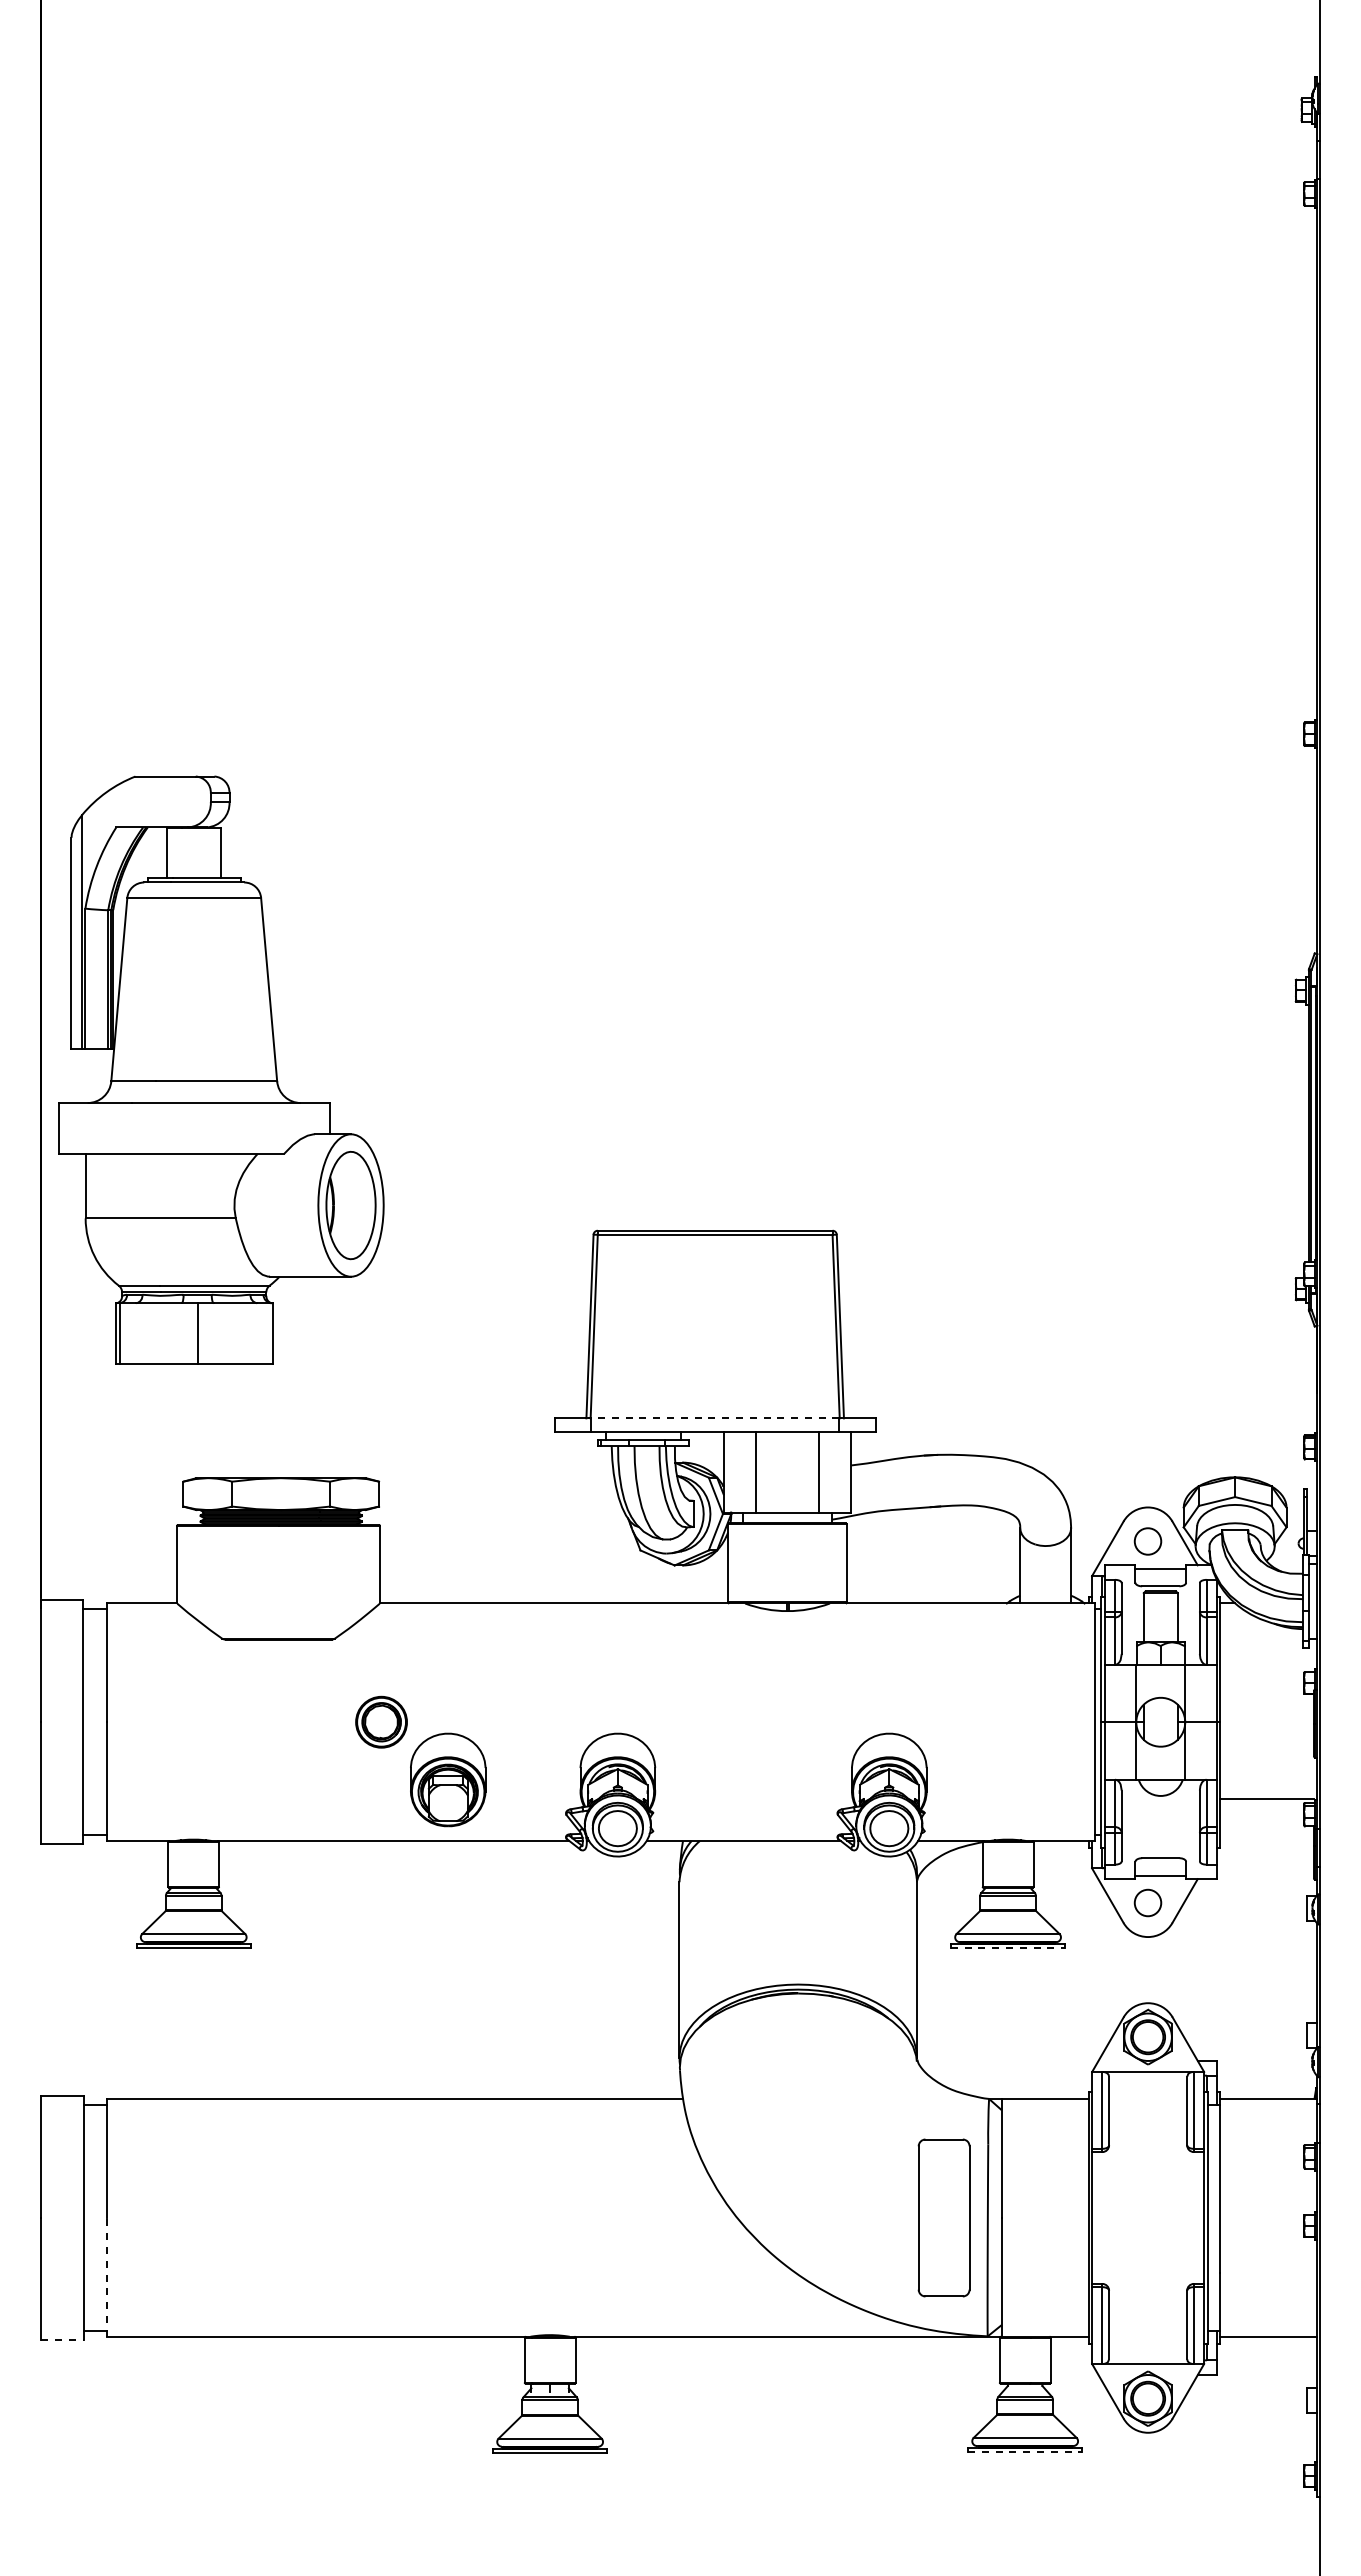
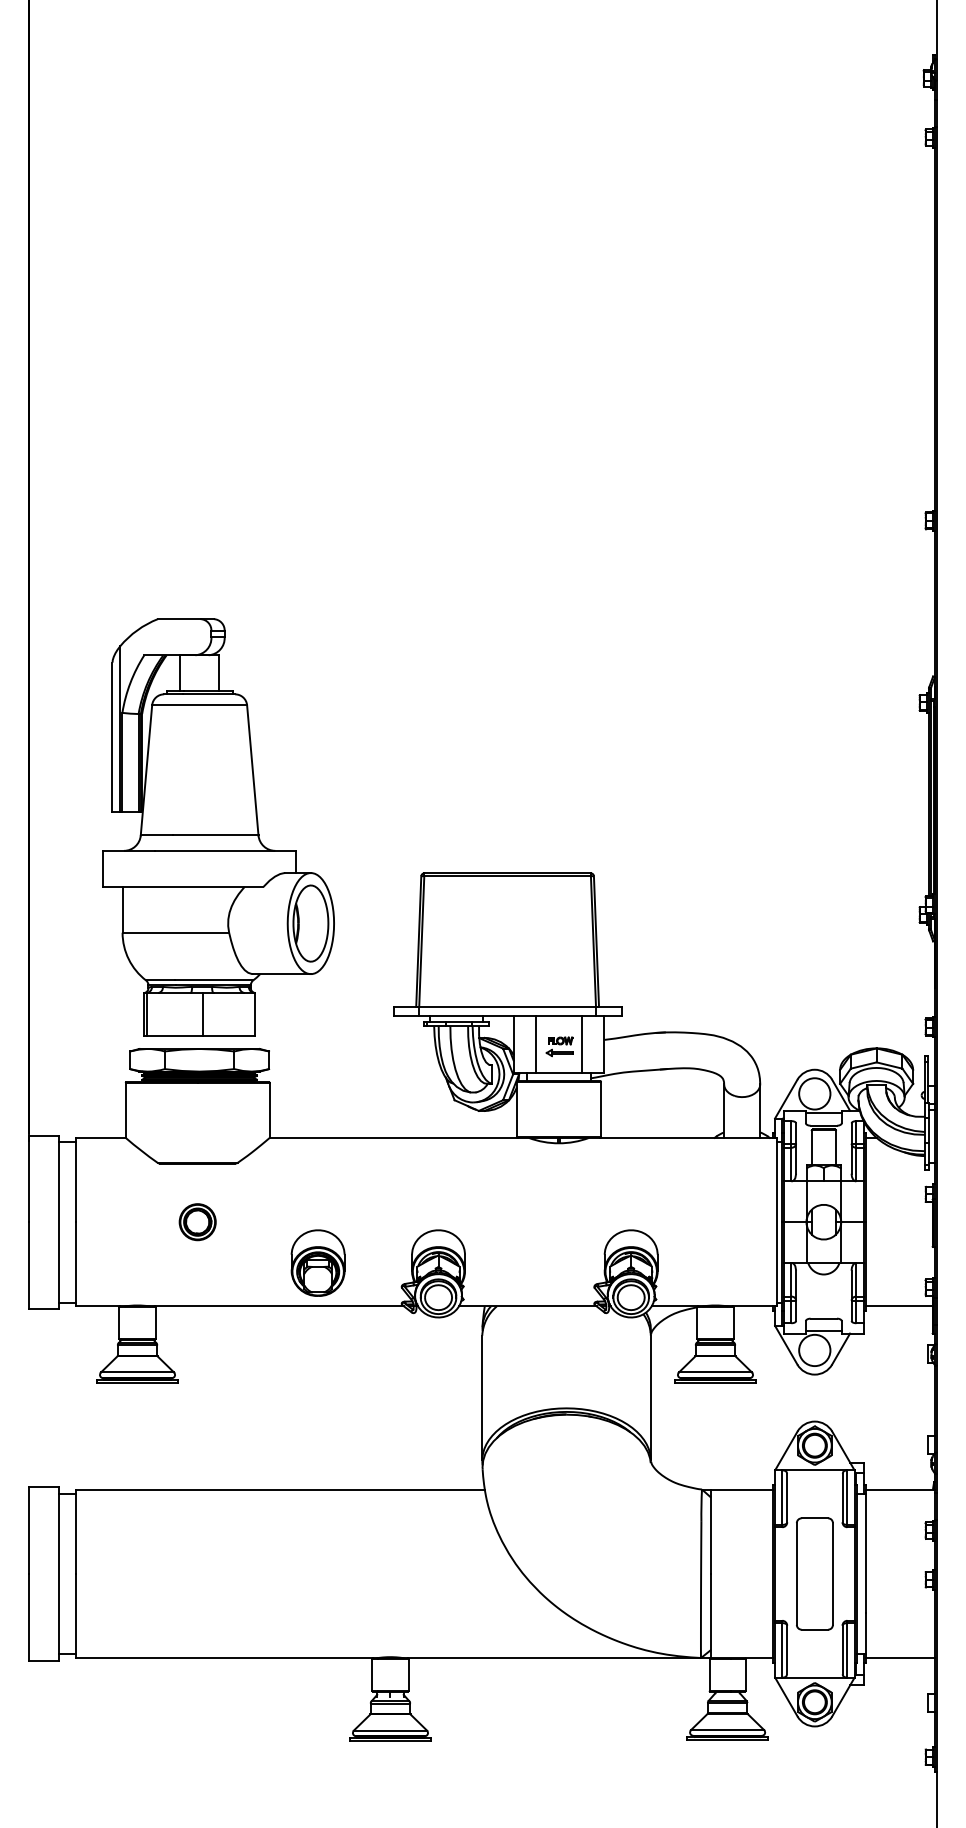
part: (221, 1069) -> (218, 827), moved
line: (714, 1418) -> (507, 1006), dashed -> solid
part: (788, 1475) -> (559, 1047), added
circle: (1147, 1541) -> (814, 1093), size x1.67
part: (381, 1721) -> (197, 1221), moved
line: (1266, 1799) -> (898, 1306), moved
circle: (1147, 1902) -> (814, 1350), size x1.67
line: (1008, 1948) -> (715, 1382), dashed -> solid
part: (943, 2217) -> (814, 1573), moved
line: (106, 2276) -> (75, 1615), dashed -> solid
line: (62, 2340) -> (44, 1660), dashed -> solid
line: (1025, 2452) -> (727, 1740), dashed -> solid

